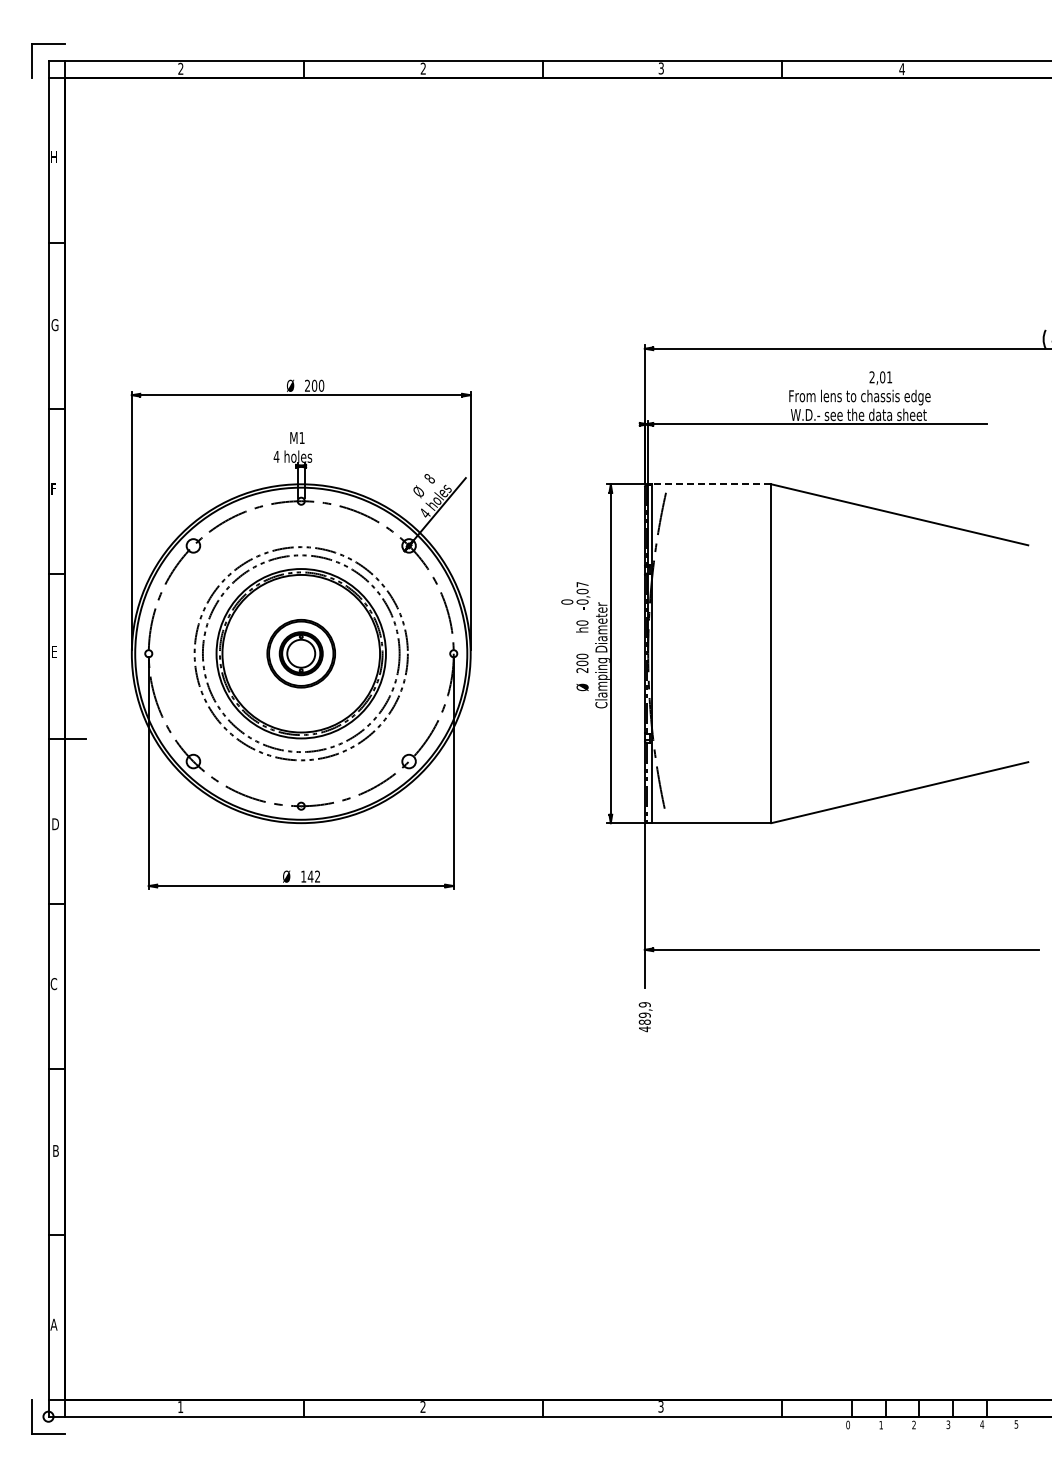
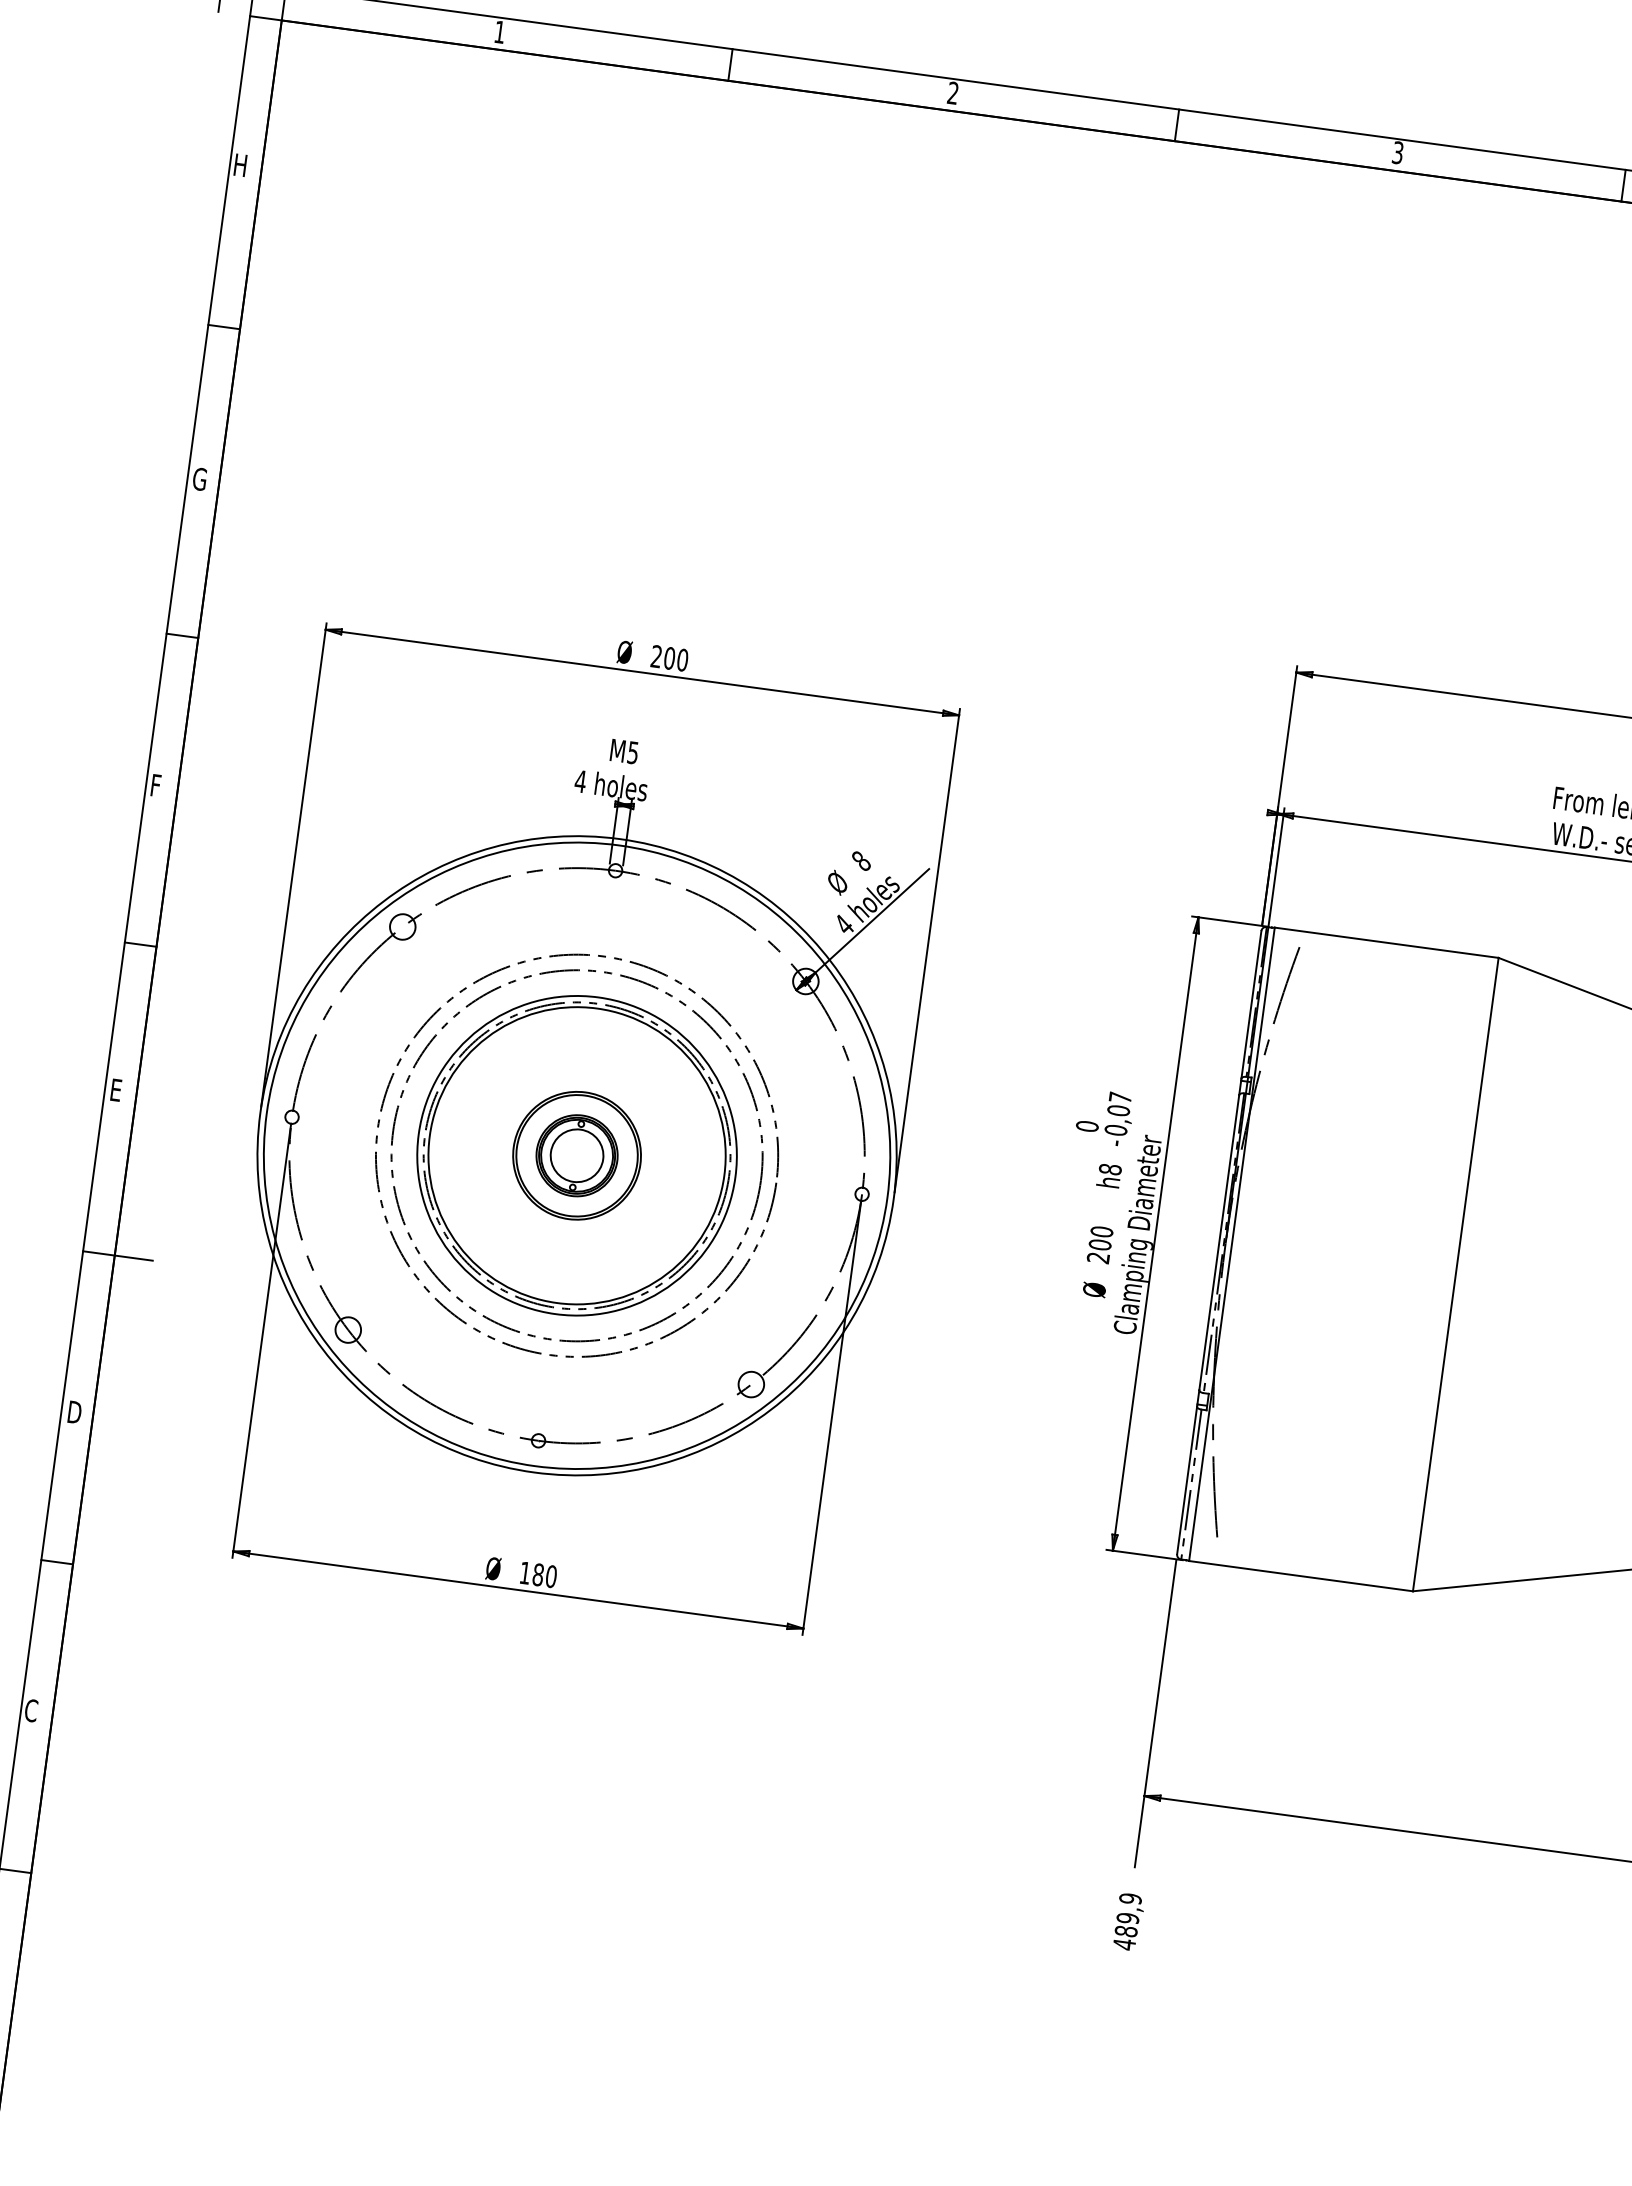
text: (180, 68) -> (499, 31), 2 -> 1
text: (301, 438) -> (631, 753), M1 -> M5
line: (711, 484) -> (1386, 943), dashed -> solid
text: (582, 622) -> (1110, 1168), h0 -> h8
text: (313, 876) -> (543, 1575), 142 -> 180

